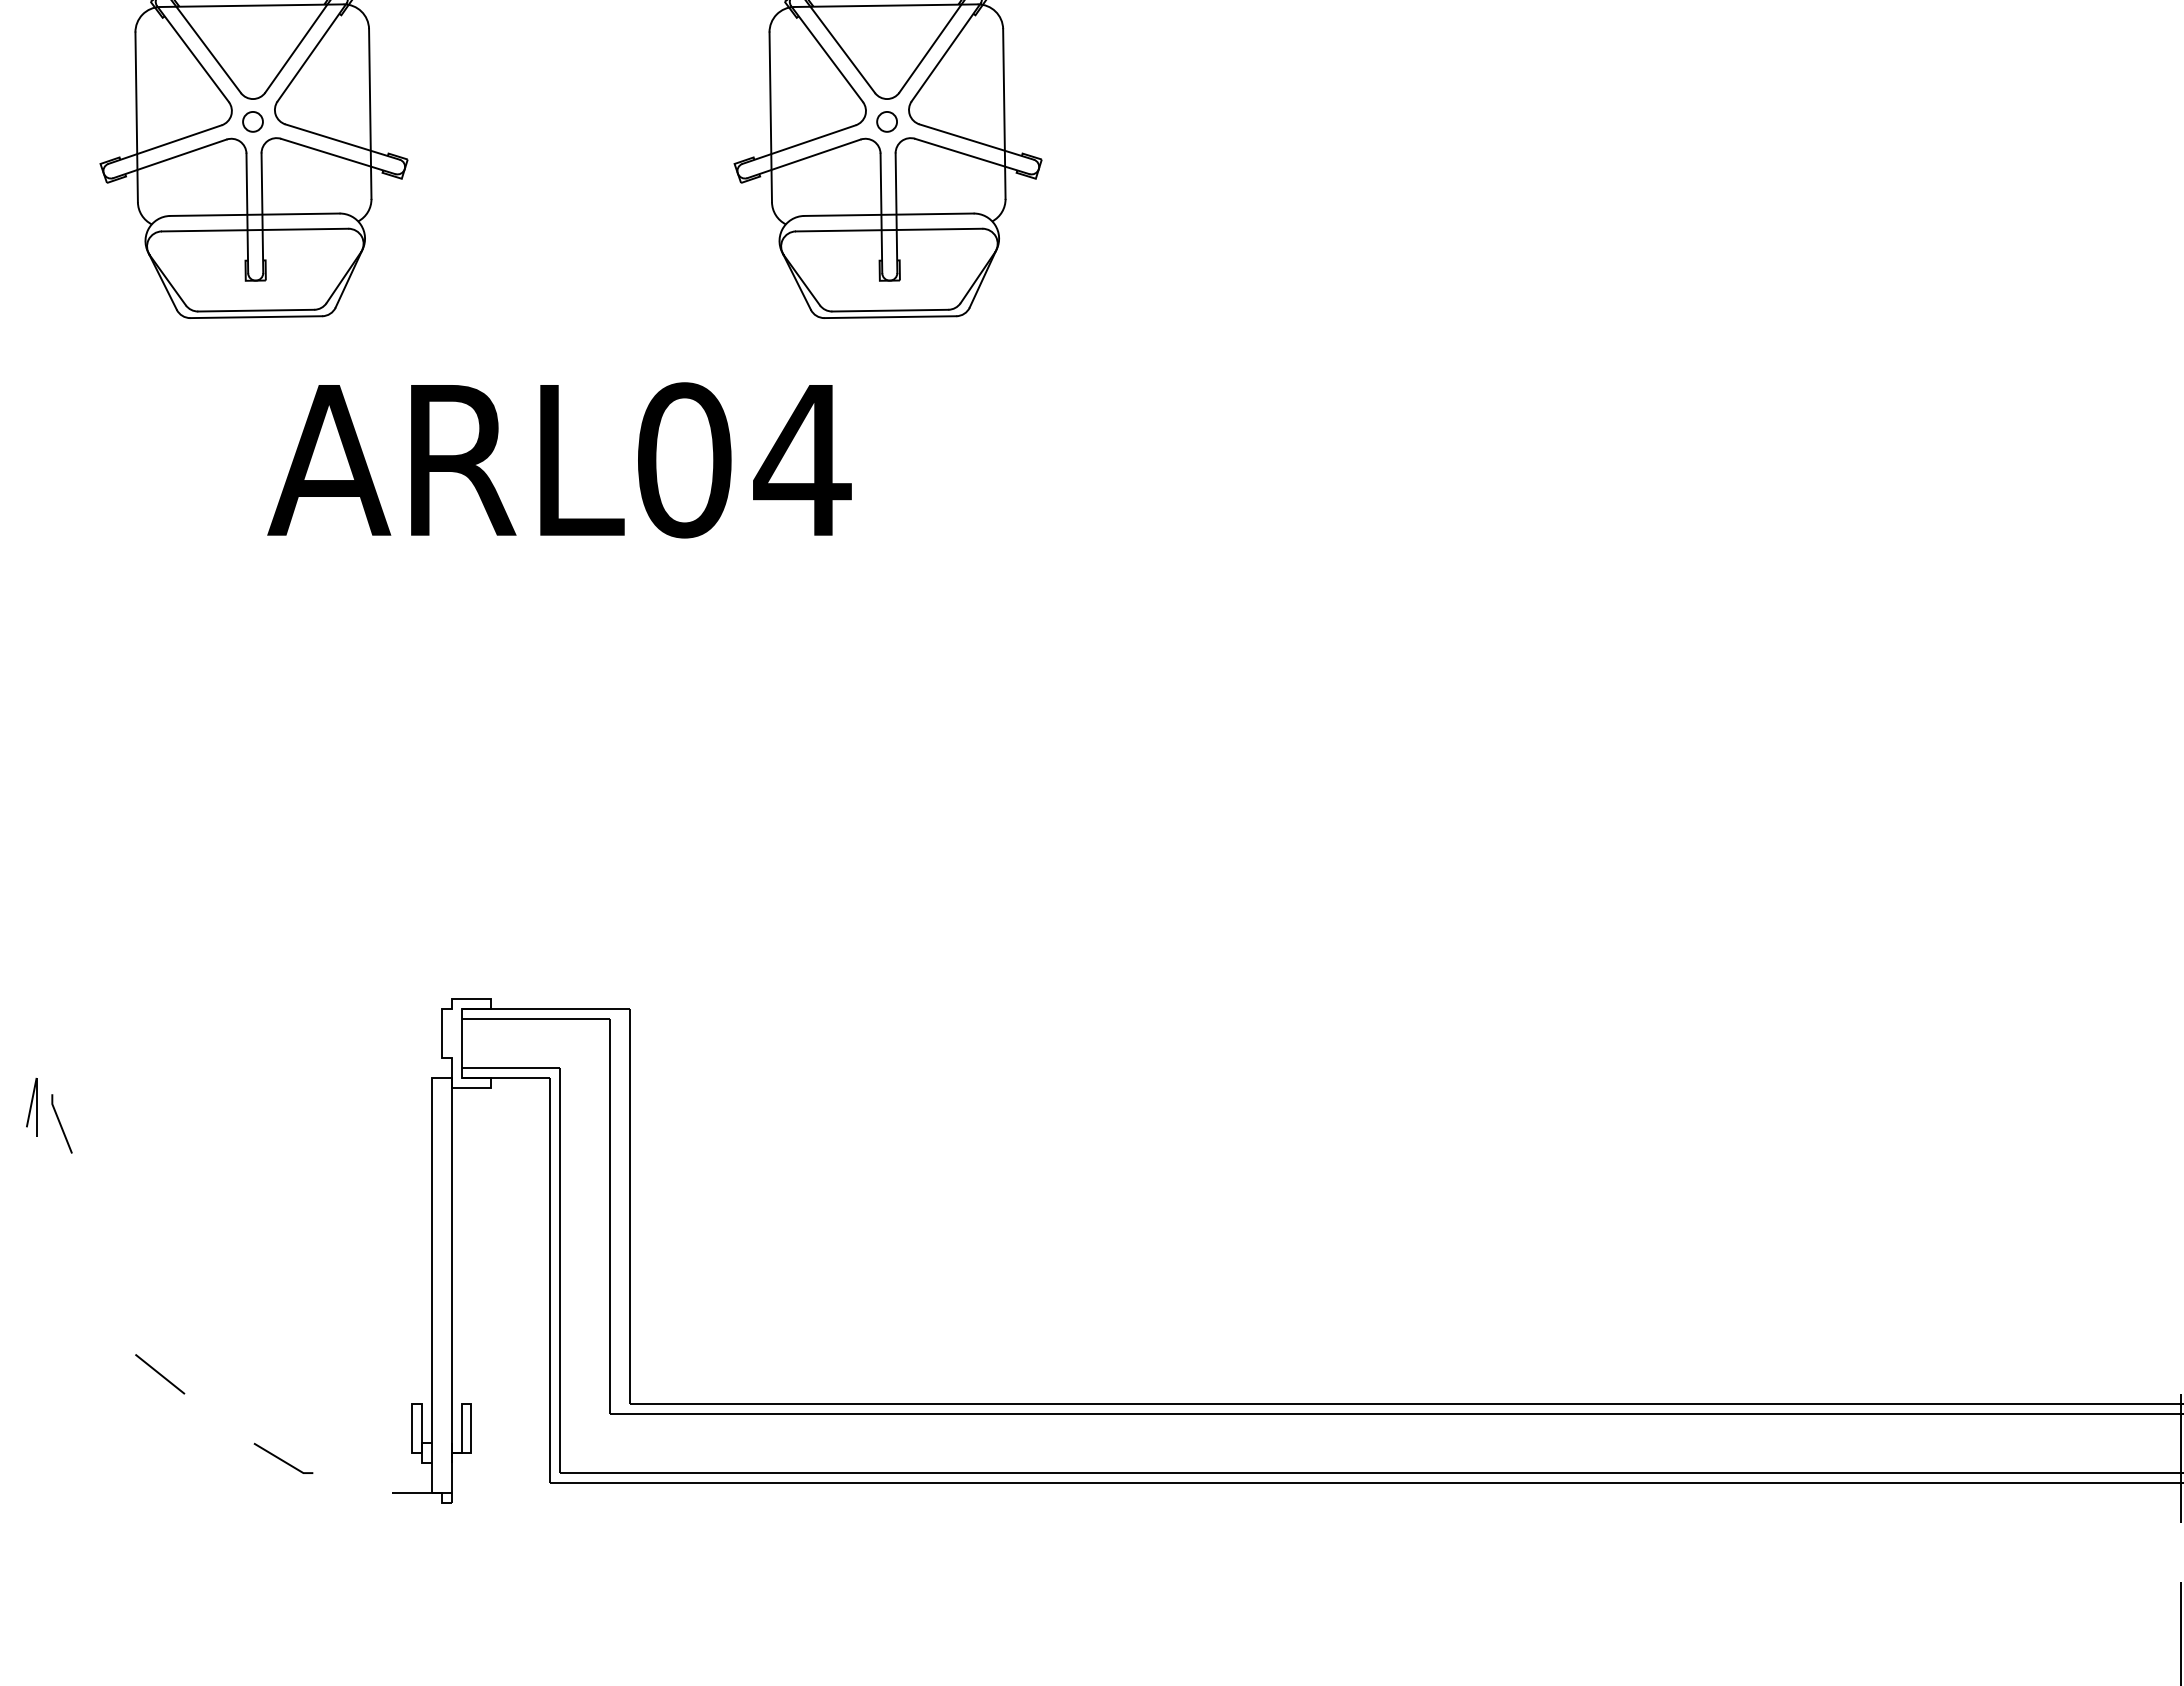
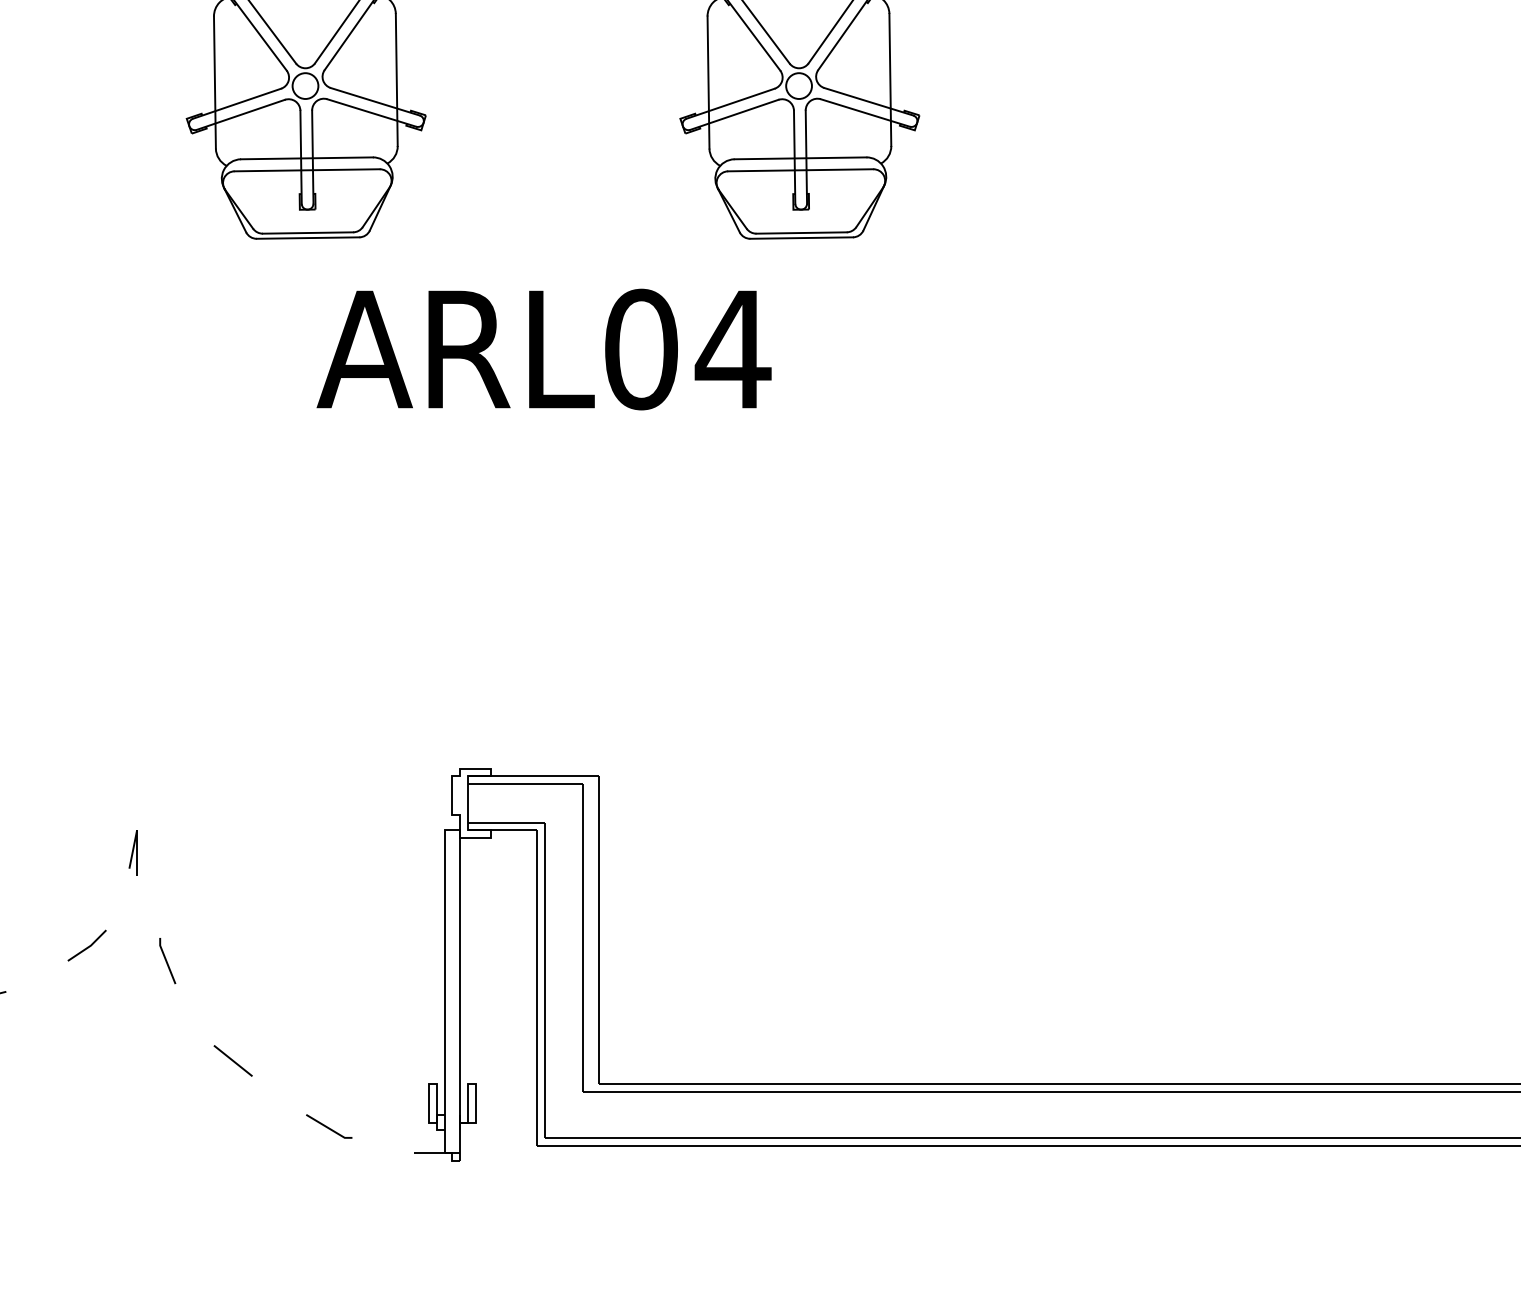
circle: (252, 121) -> (305, 85), size x1.67
circle: (886, 121) -> (798, 85), size x1.67
line: (60, 1123) -> (166, 960), moved

